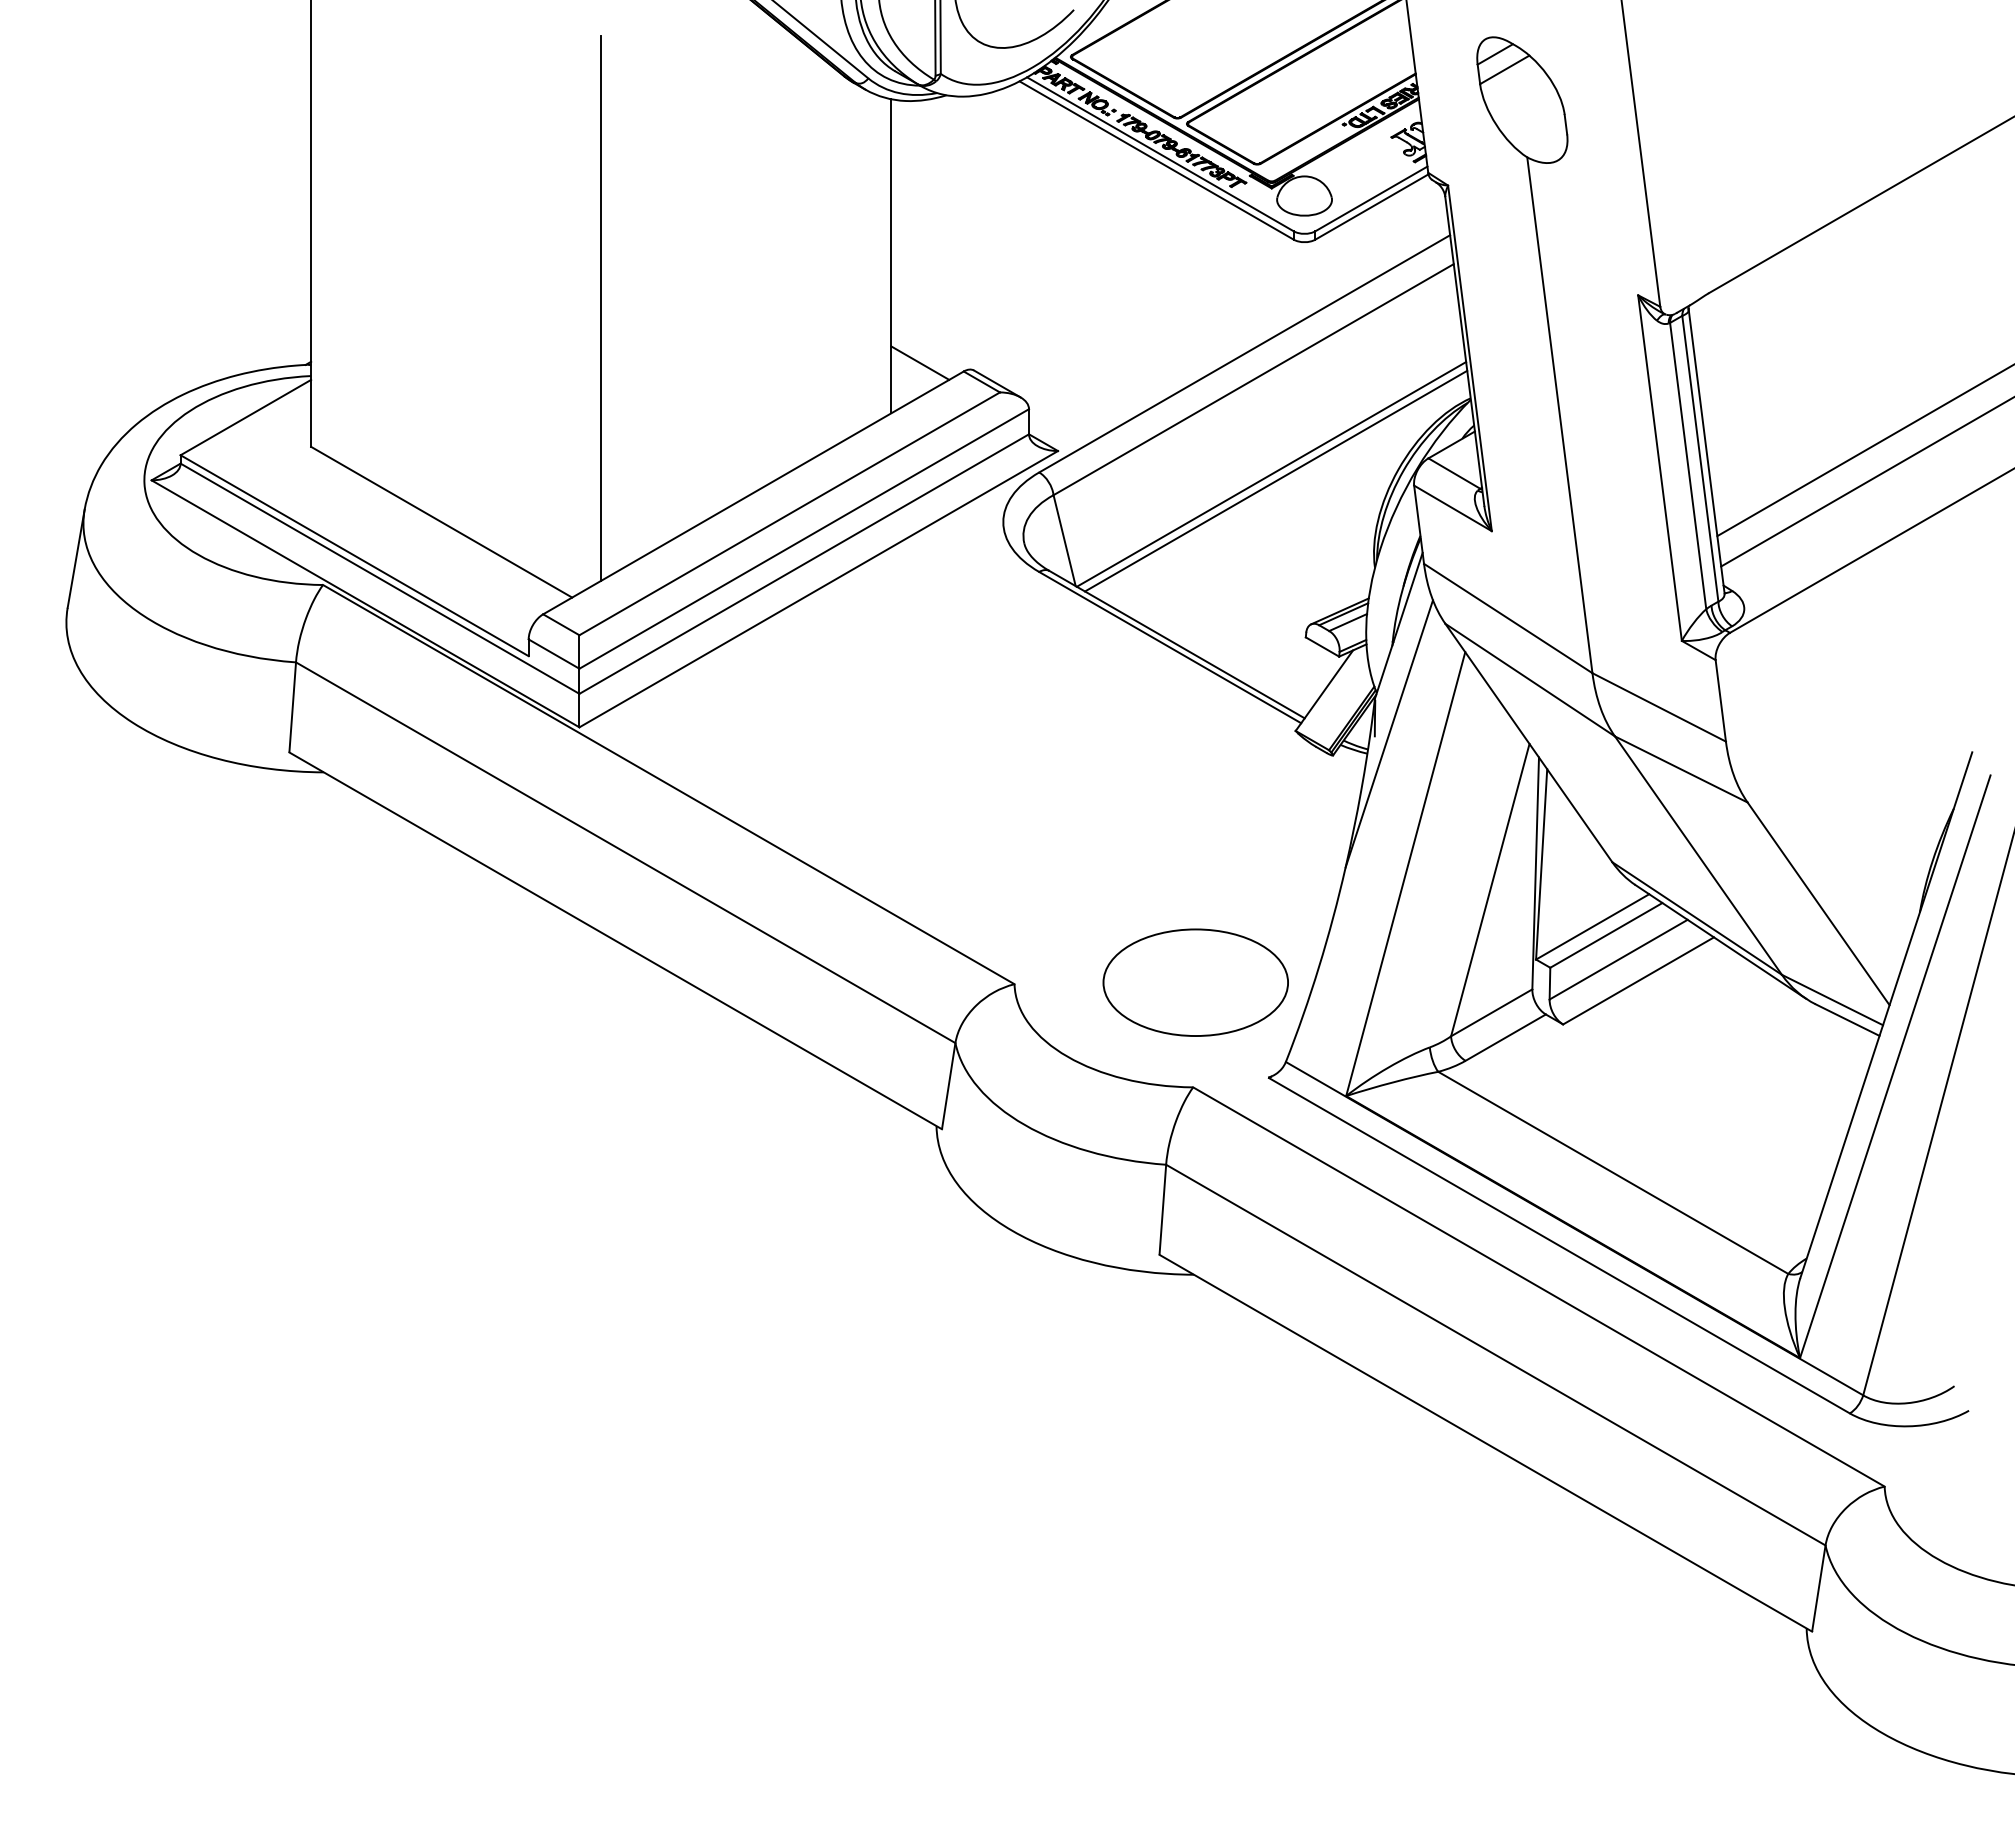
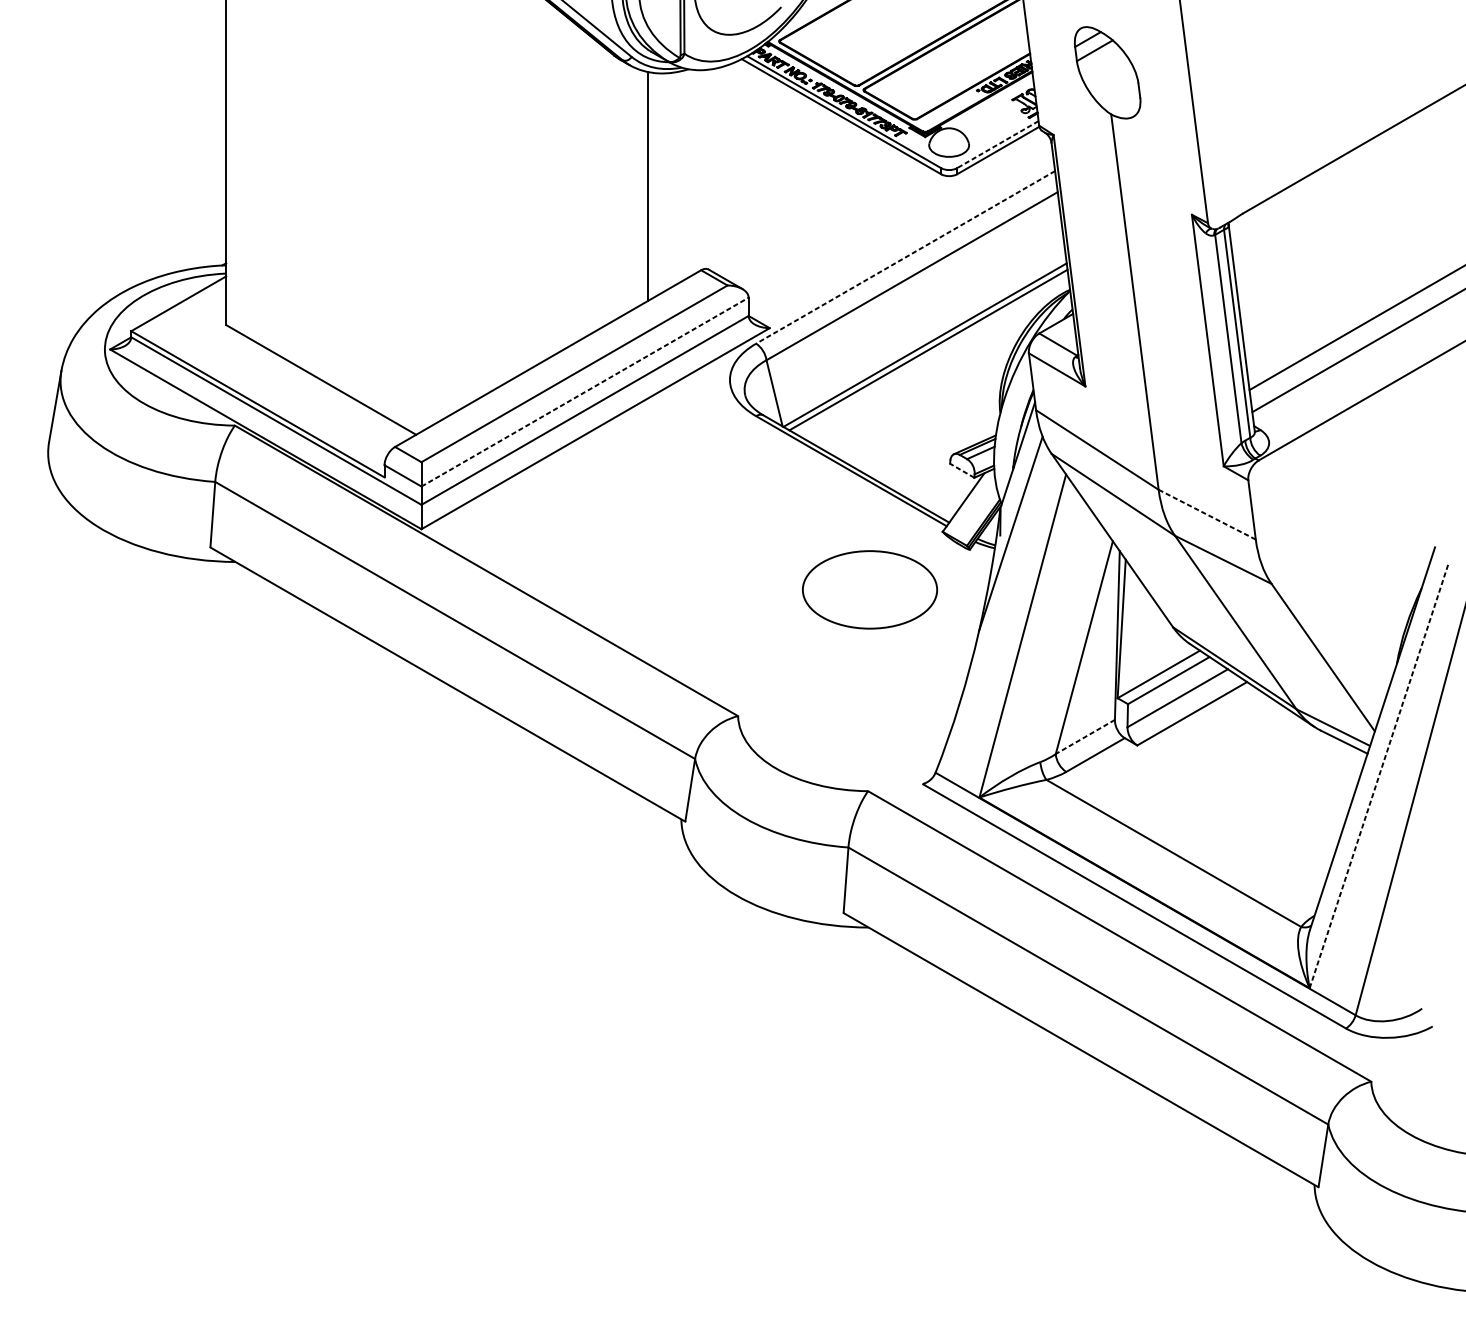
line: (1371, 198) -> (997, 144), solid -> dashed
line: (601, 308) -> (437, 224), removed
line: (1244, 354) -> (905, 257), solid -> dashed
line: (920, 362) -> (669, 263), removed
line: (804, 538) -> (585, 391), solid -> dashed
line: (1322, 646) -> (962, 470), solid -> dashed
line: (1659, 707) -> (1207, 514), solid -> dashed
part: (1195, 982) -> (869, 589), moved
line: (1491, 1012) -> (1085, 736), solid -> dashed
line: (1895, 1066) -> (1379, 776), solid -> dashed

